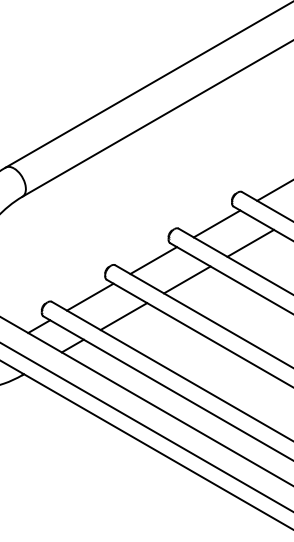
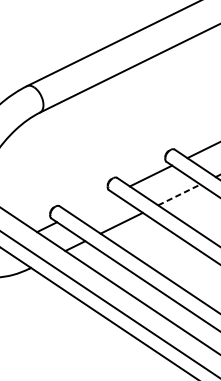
line: (187, 279) -> (179, 194), solid -> dashed
line: (90, 296) -> (93, 203), removed

